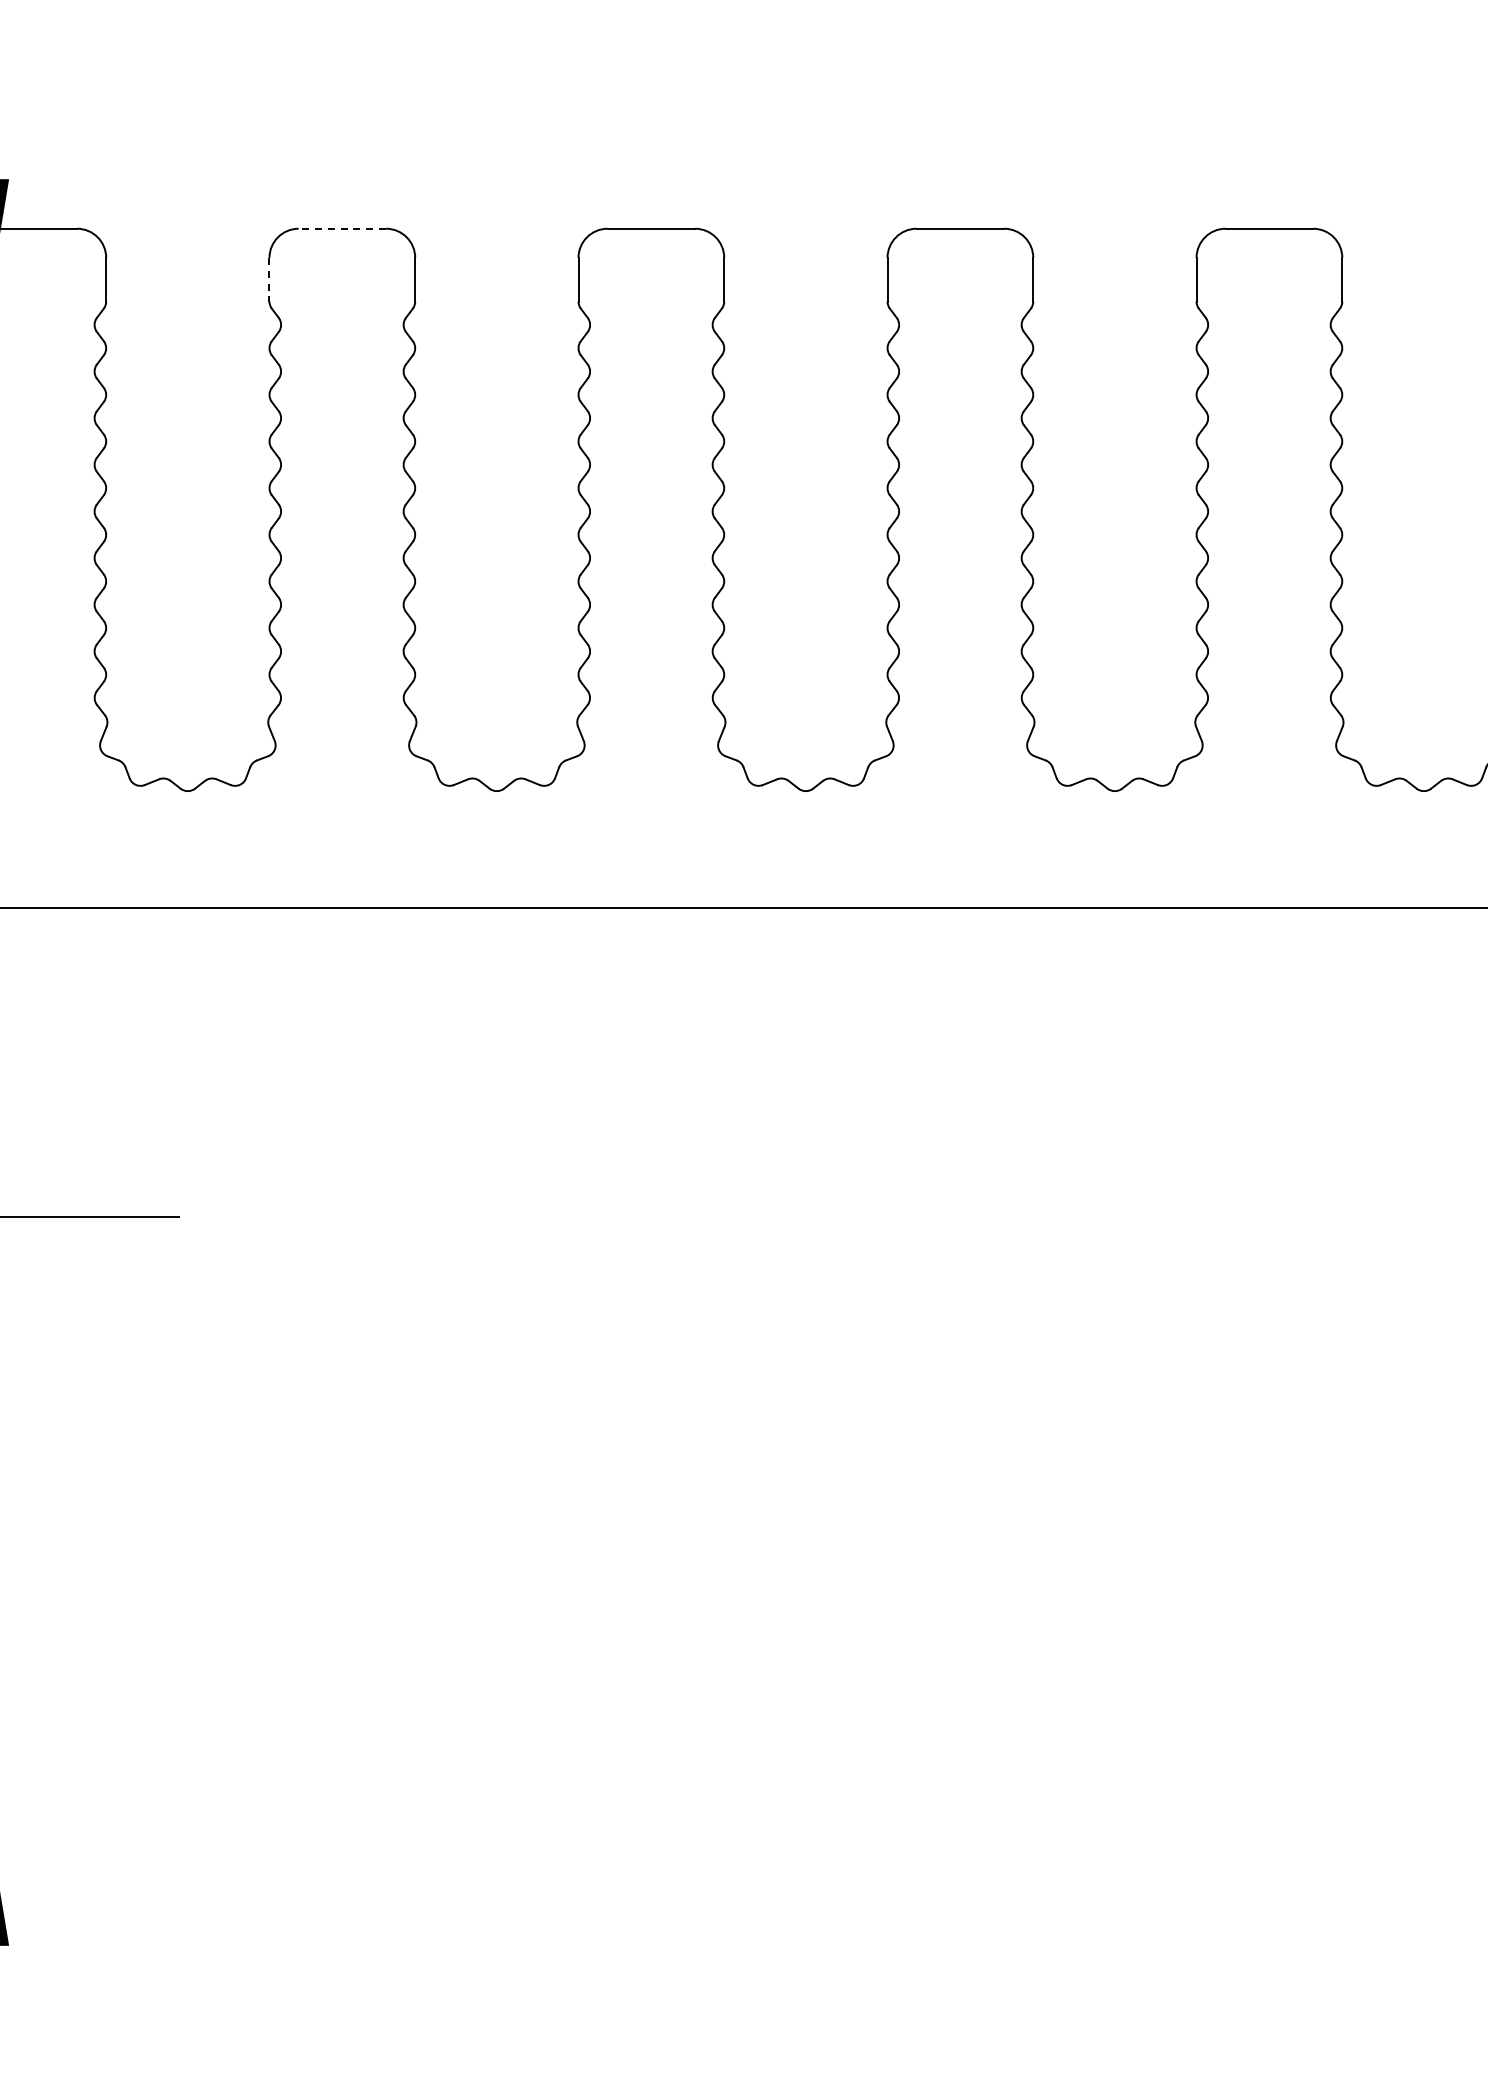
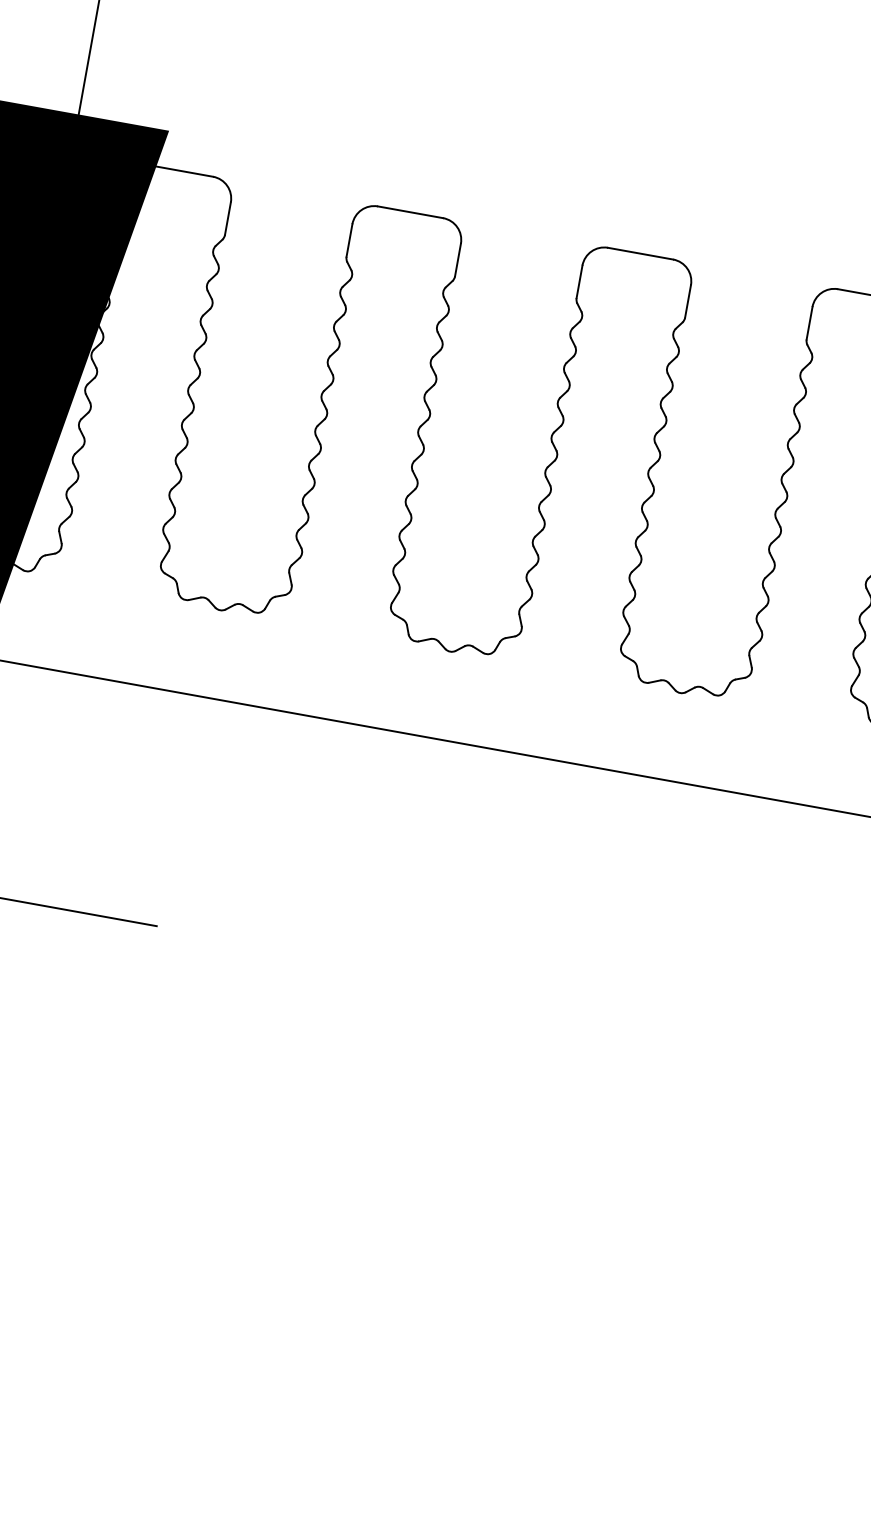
line: (342, 228) -> (410, 212), dashed -> solid
line: (269, 279) -> (349, 240), dashed -> solid

